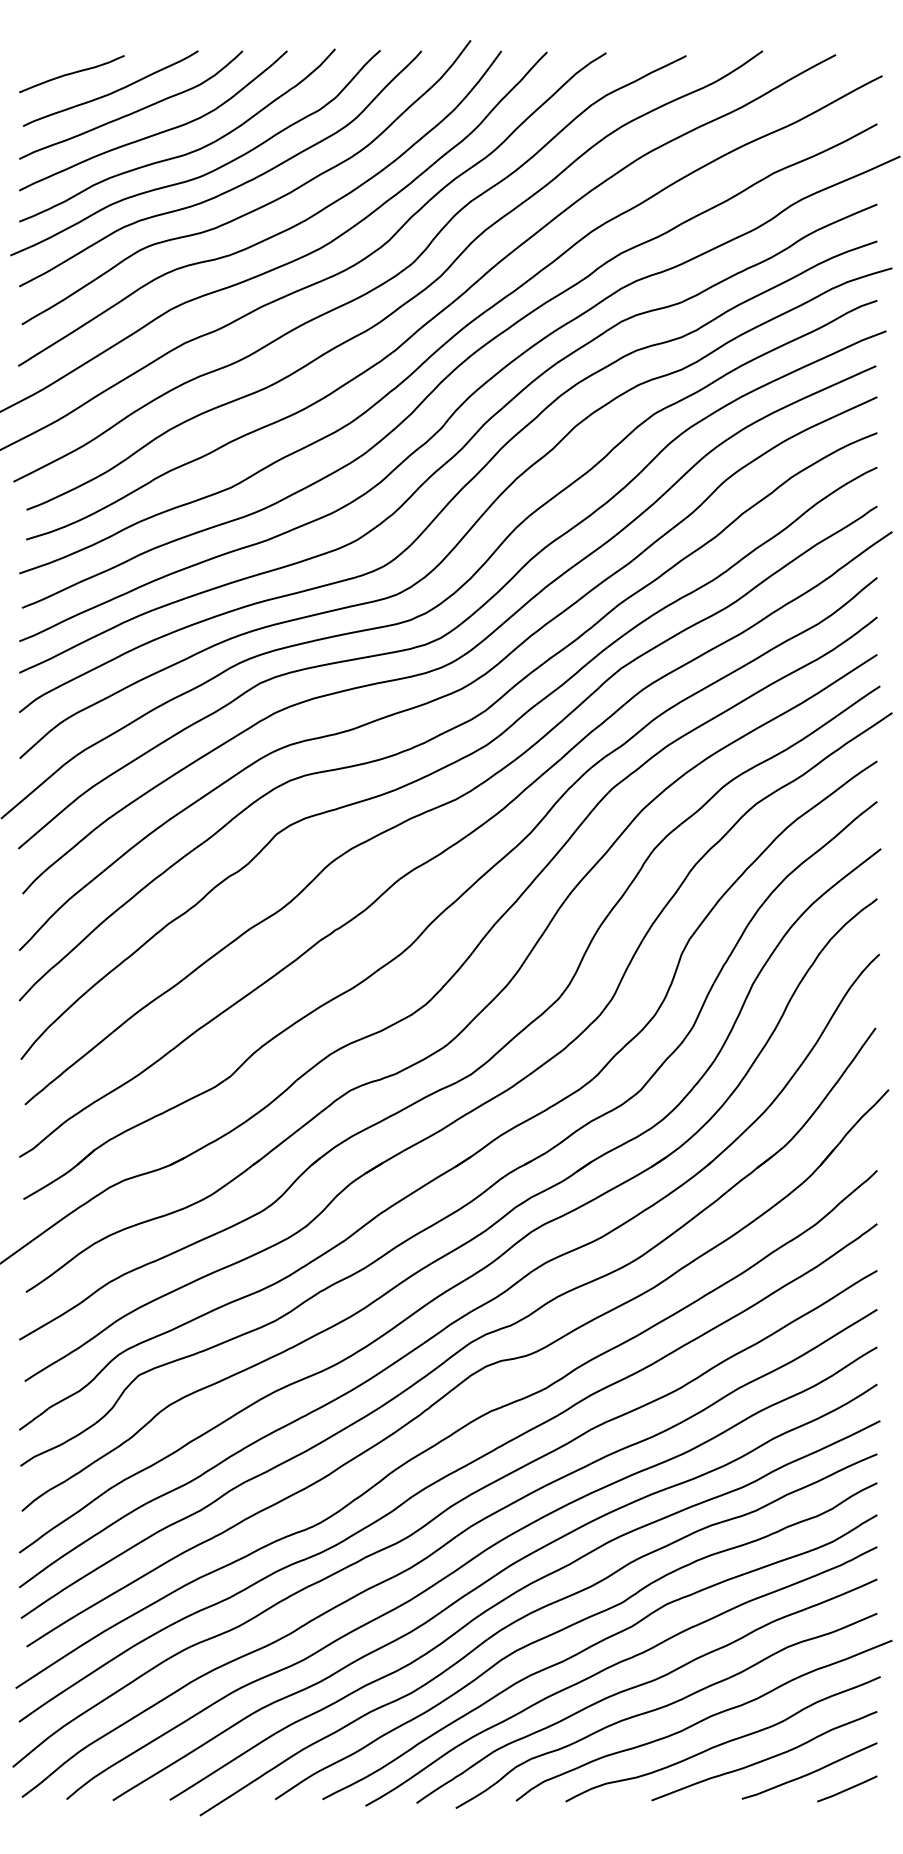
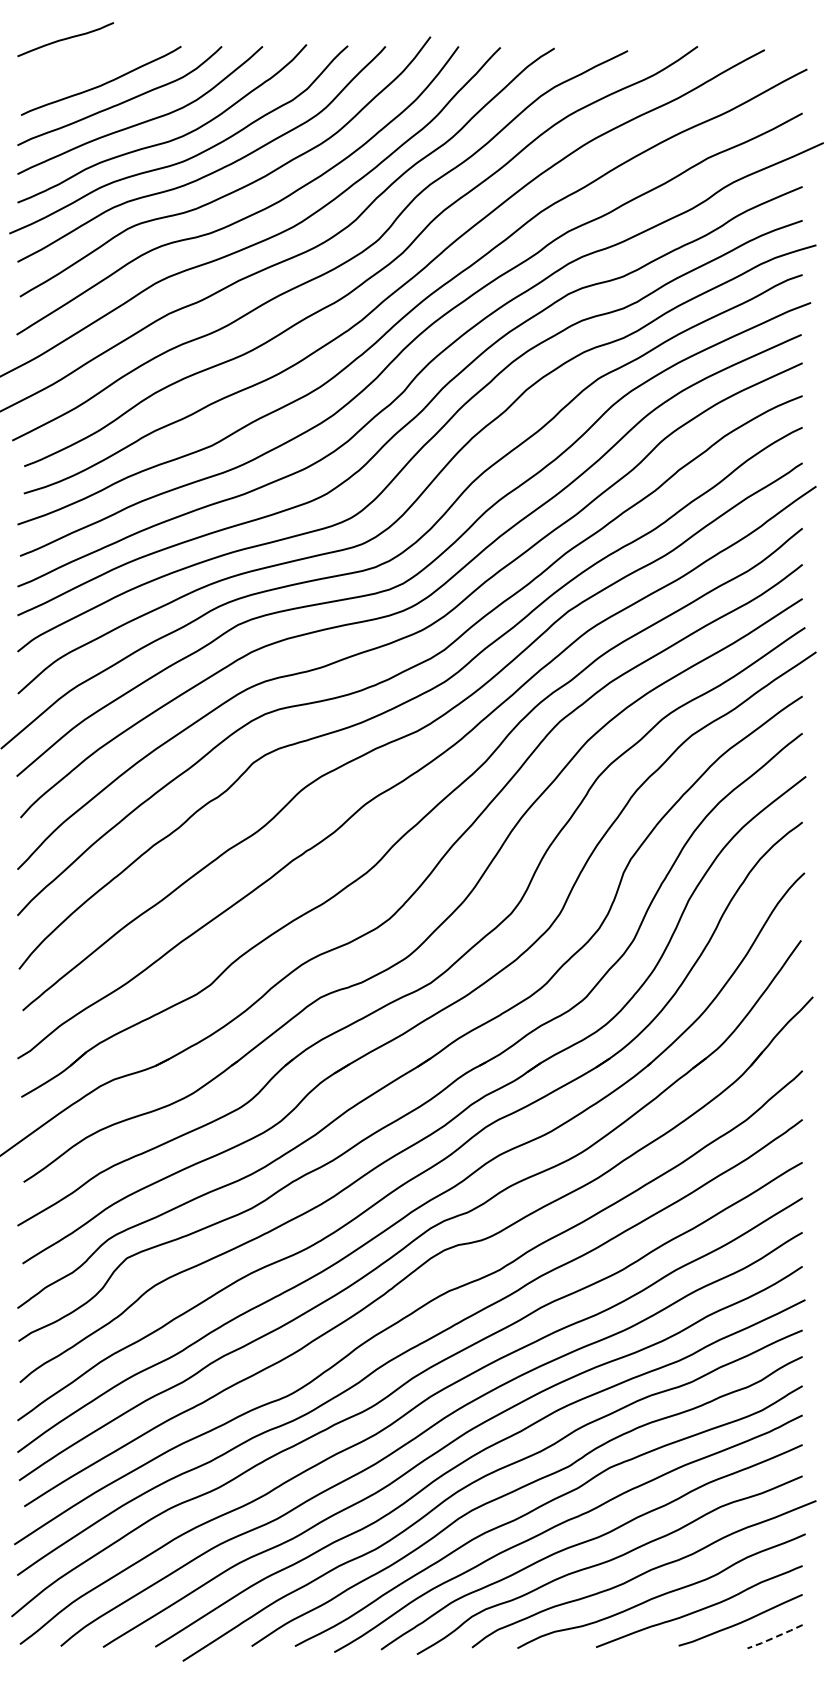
curve: (71, 73) -> (65, 39), moved
line: (847, 1789) -> (775, 1637), solid -> dashed

